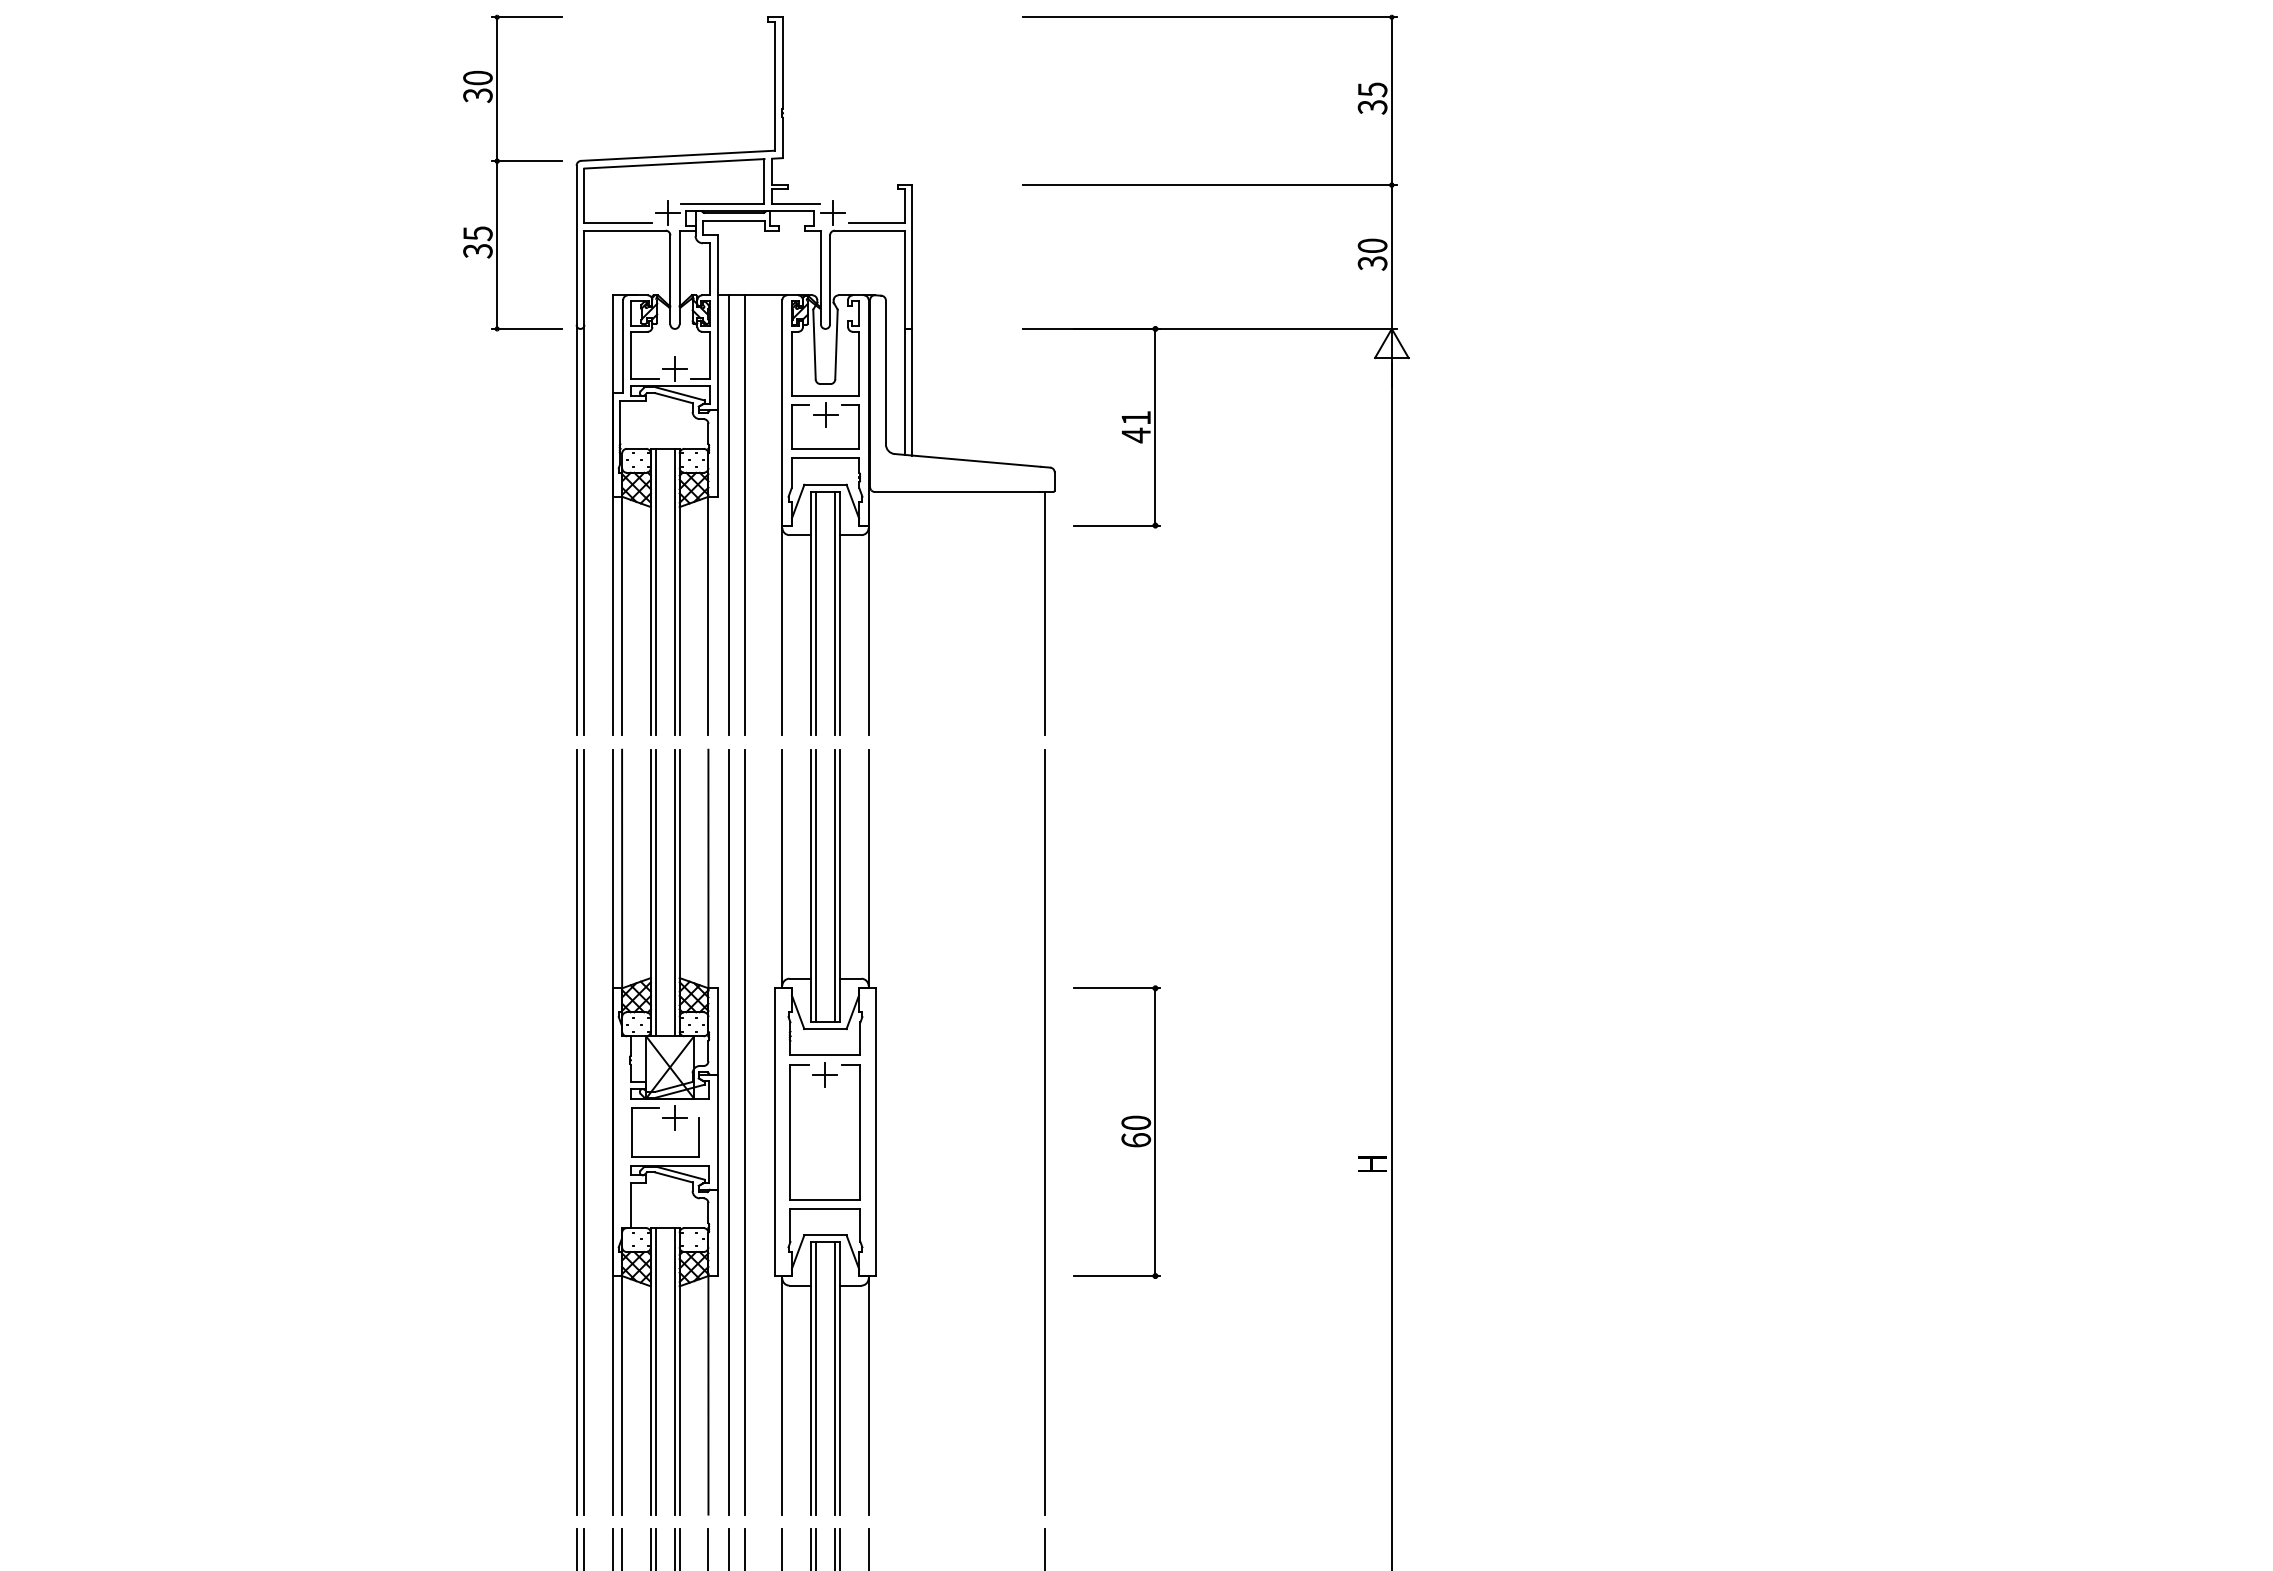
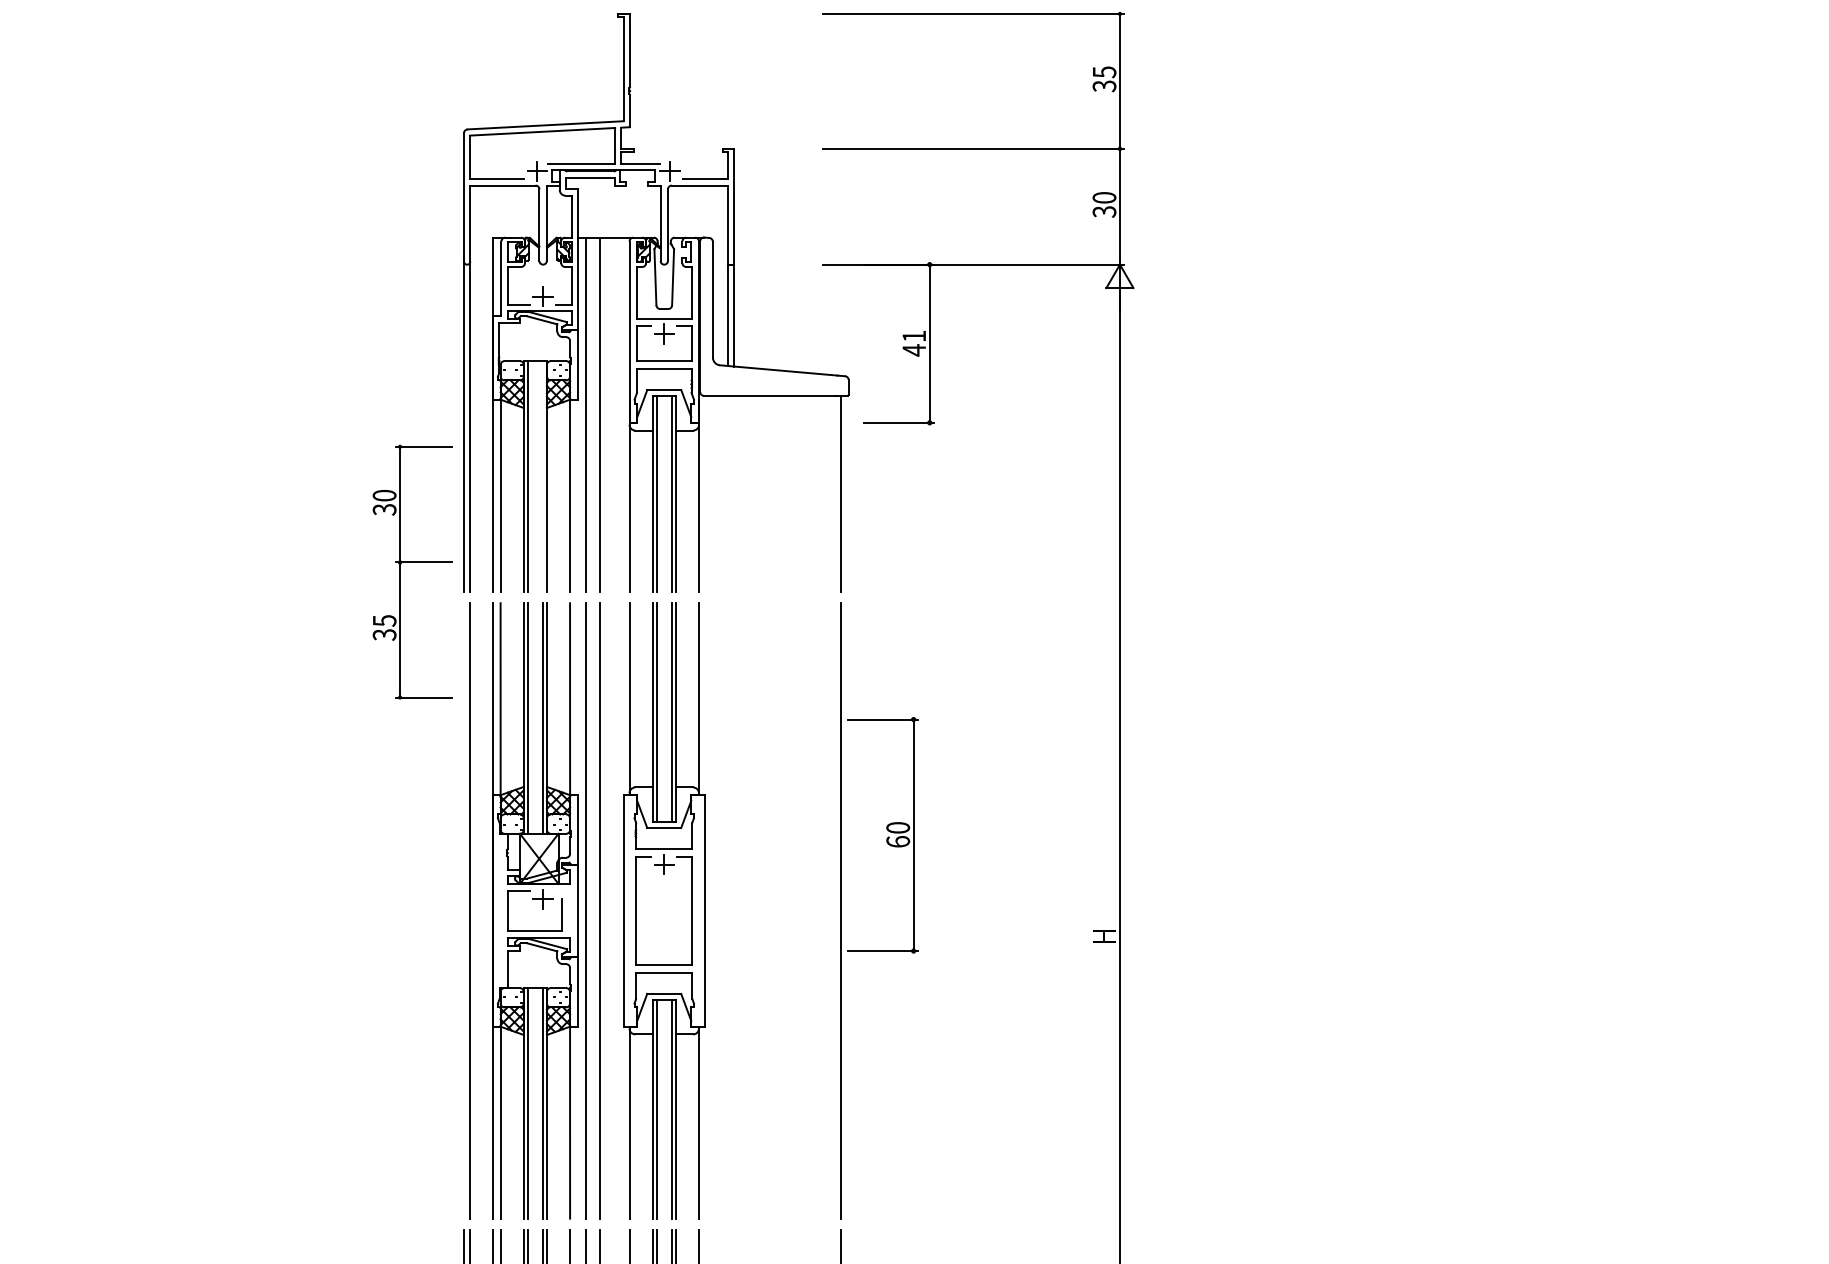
part: (512, 161) -> (412, 562), moved
line: (674, 591) -> (542, 475), removed
line: (576, 1131) -> (463, 910), removed
part: (1121, 1136) -> (886, 838), moved

